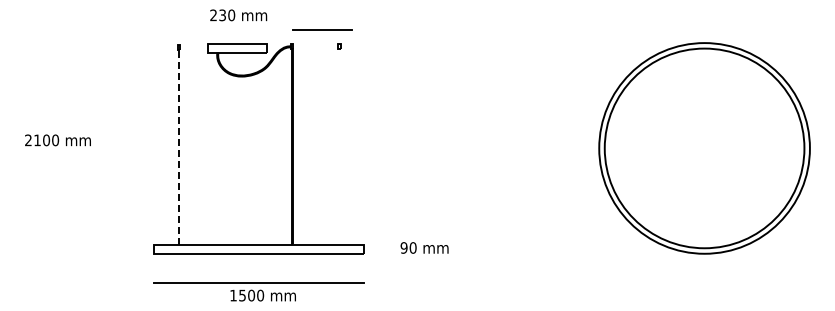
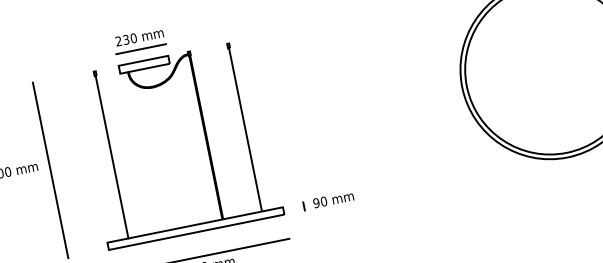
line: (322, 29) -> (141, 49), moved
line: (339, 146) -> (245, 129), added
line: (178, 147) -> (111, 157), dashed -> solid
line: (104, 148) -> (50, 170), added
line: (388, 248) -> (303, 206), added

